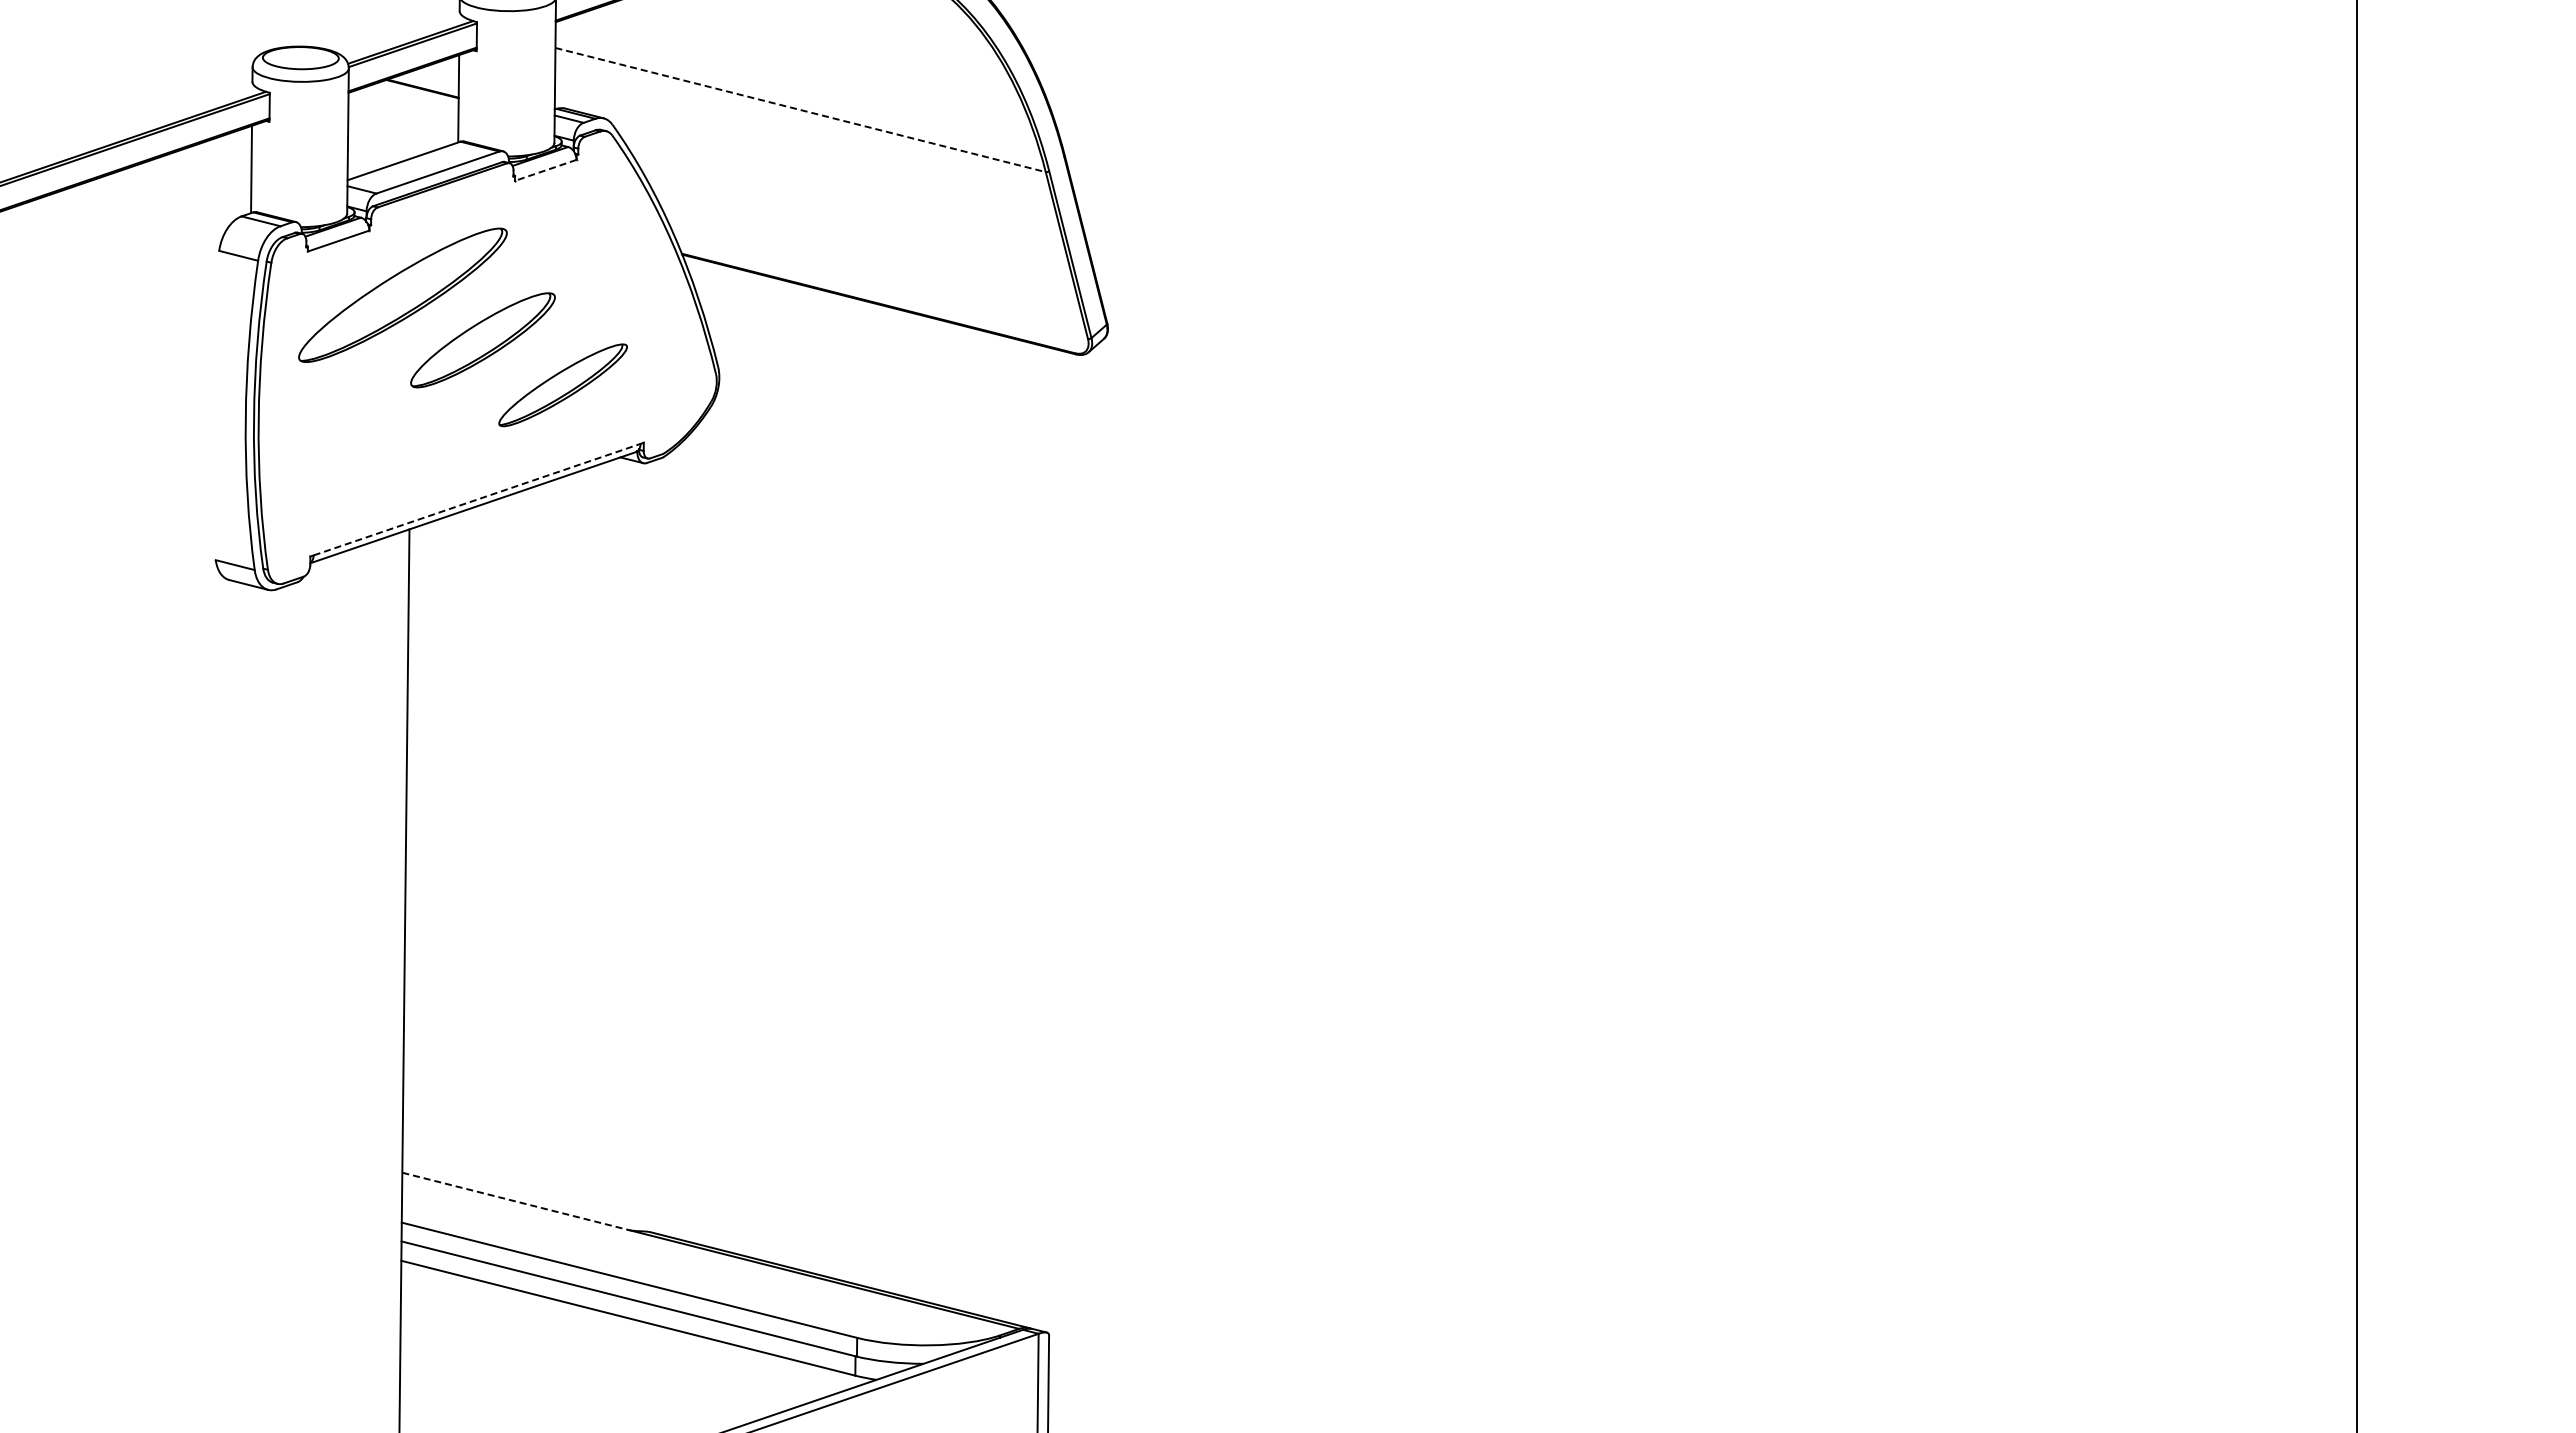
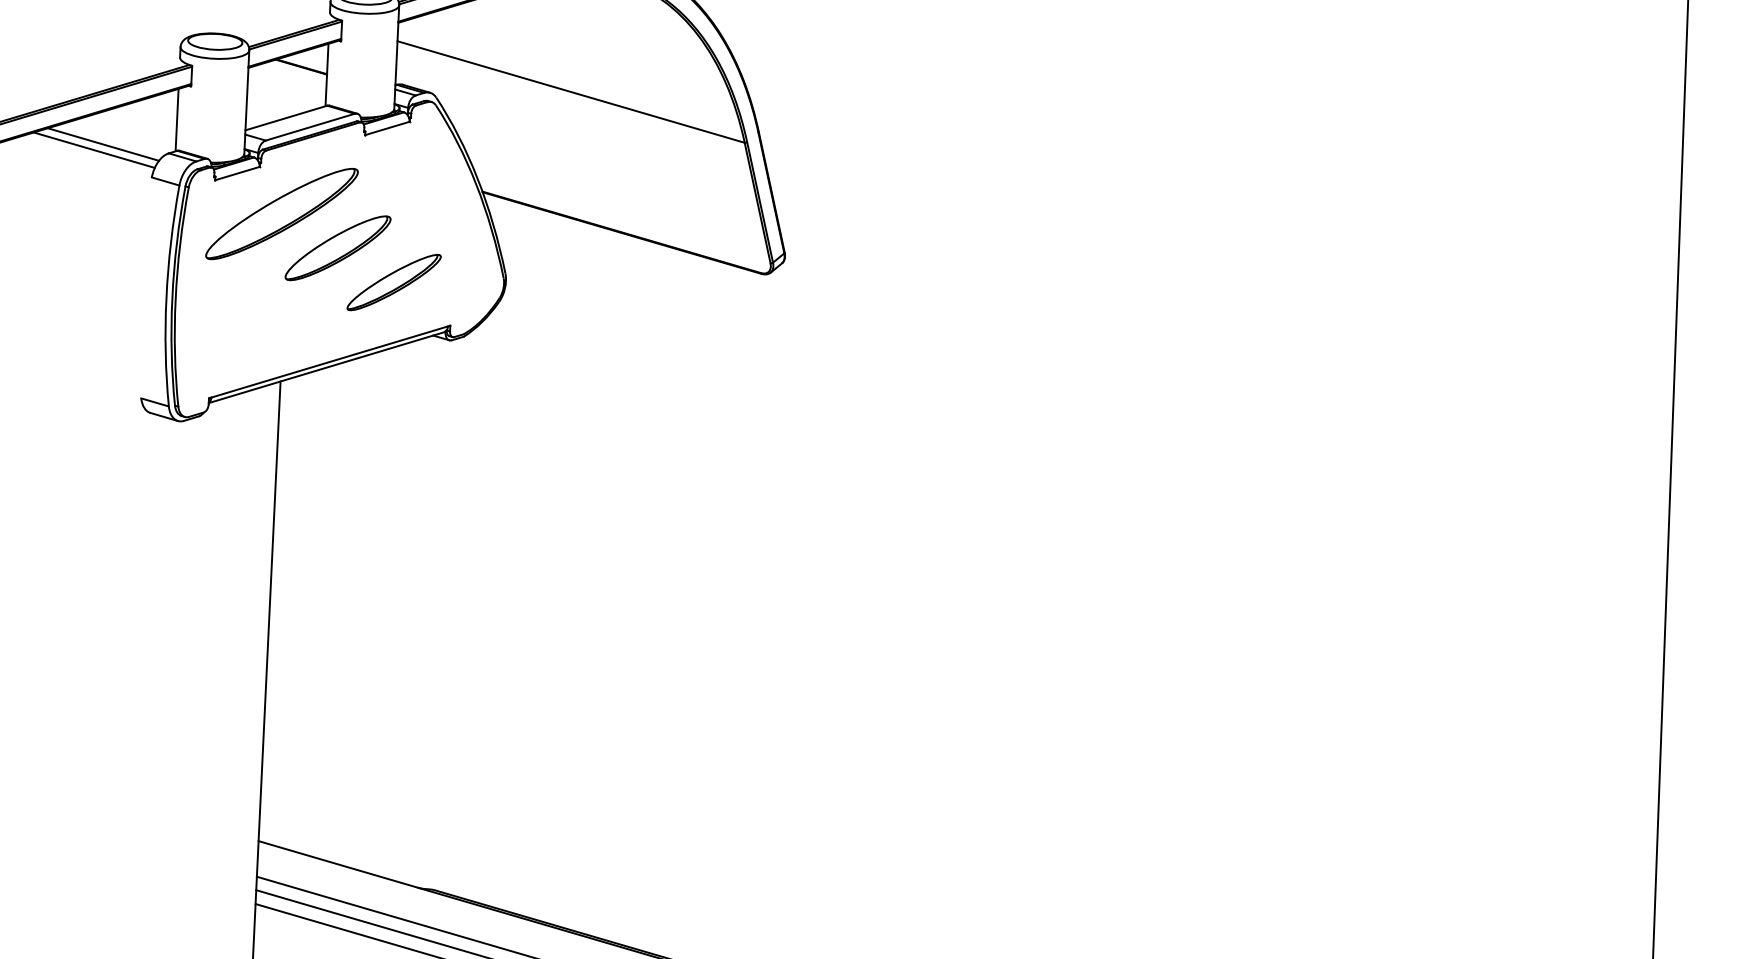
line: (800, 110) -> (571, 92), dashed -> solid
line: (545, 170) -> (387, 128), dashed -> solid
line: (149, 207) -> (103, 144), added
line: (136, 215) -> (93, 149), added
line: (477, 499) -> (329, 361), dashed -> solid
line: (515, 1201) -> (338, 864), dashed -> solid

